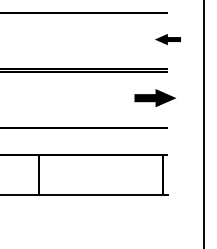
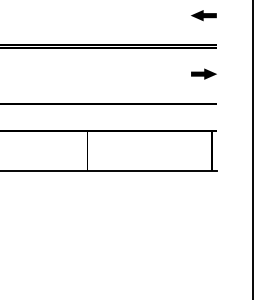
part: (167, 39) -> (203, 15), moved
part: (154, 97) -> (203, 73), size x0.62

